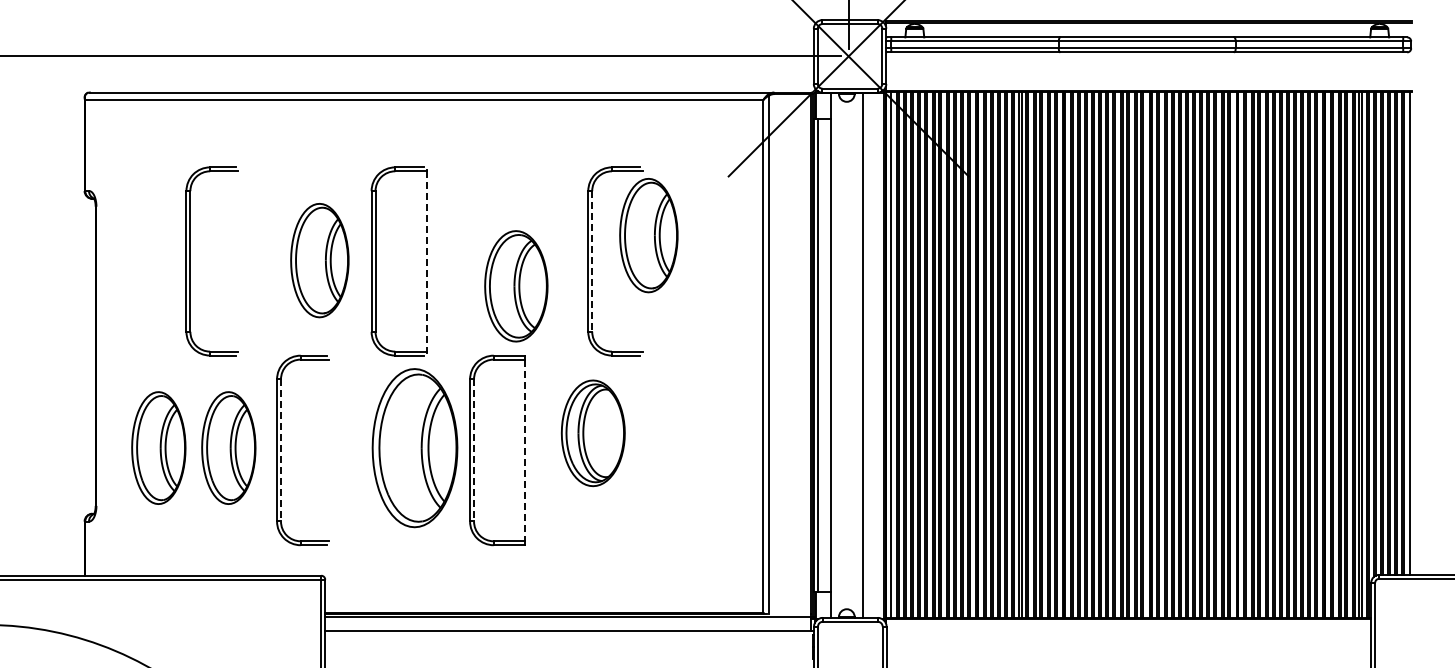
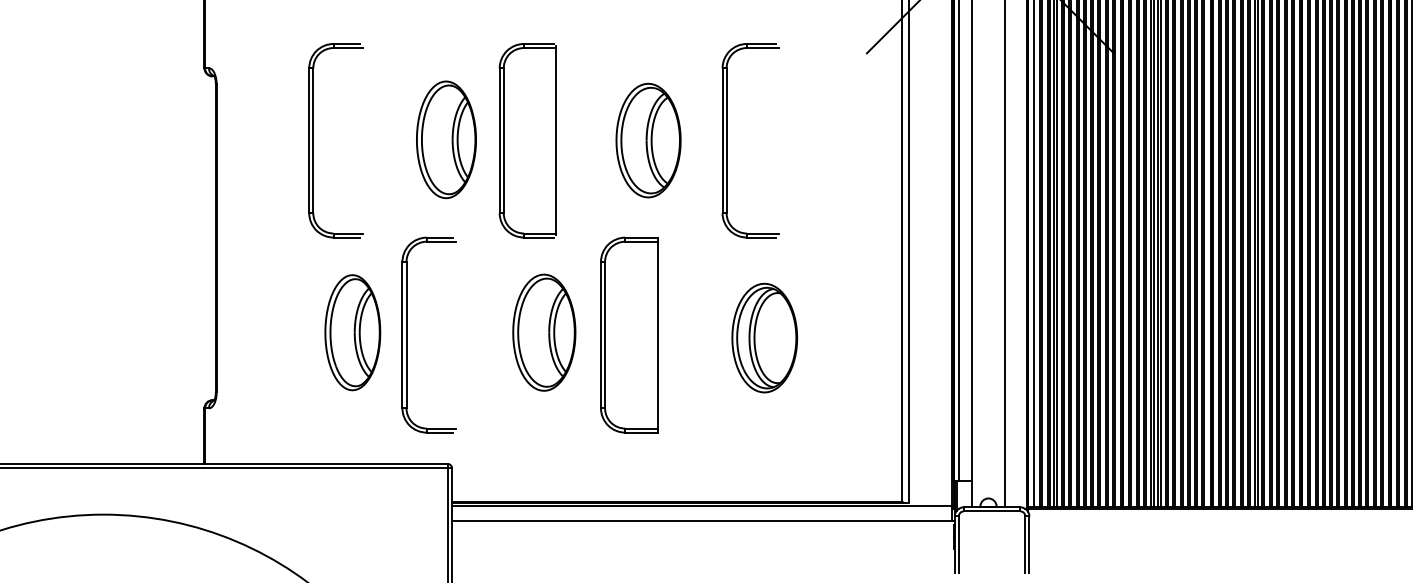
part: (648, 235) -> (784, 114), removed
line: (426, 261) -> (556, 140), dashed -> solid
line: (592, 261) -> (726, 140), dashed -> solid
part: (516, 286) -> (648, 140), moved
part: (592, 433) -> (763, 338), moved
part: (158, 447) -> (280, 332), removed
part: (414, 447) -> (543, 332), size x0.71
line: (281, 450) -> (407, 335), dashed -> solid
line: (474, 450) -> (605, 335), dashed -> solid
line: (525, 450) -> (657, 335), dashed -> solid

